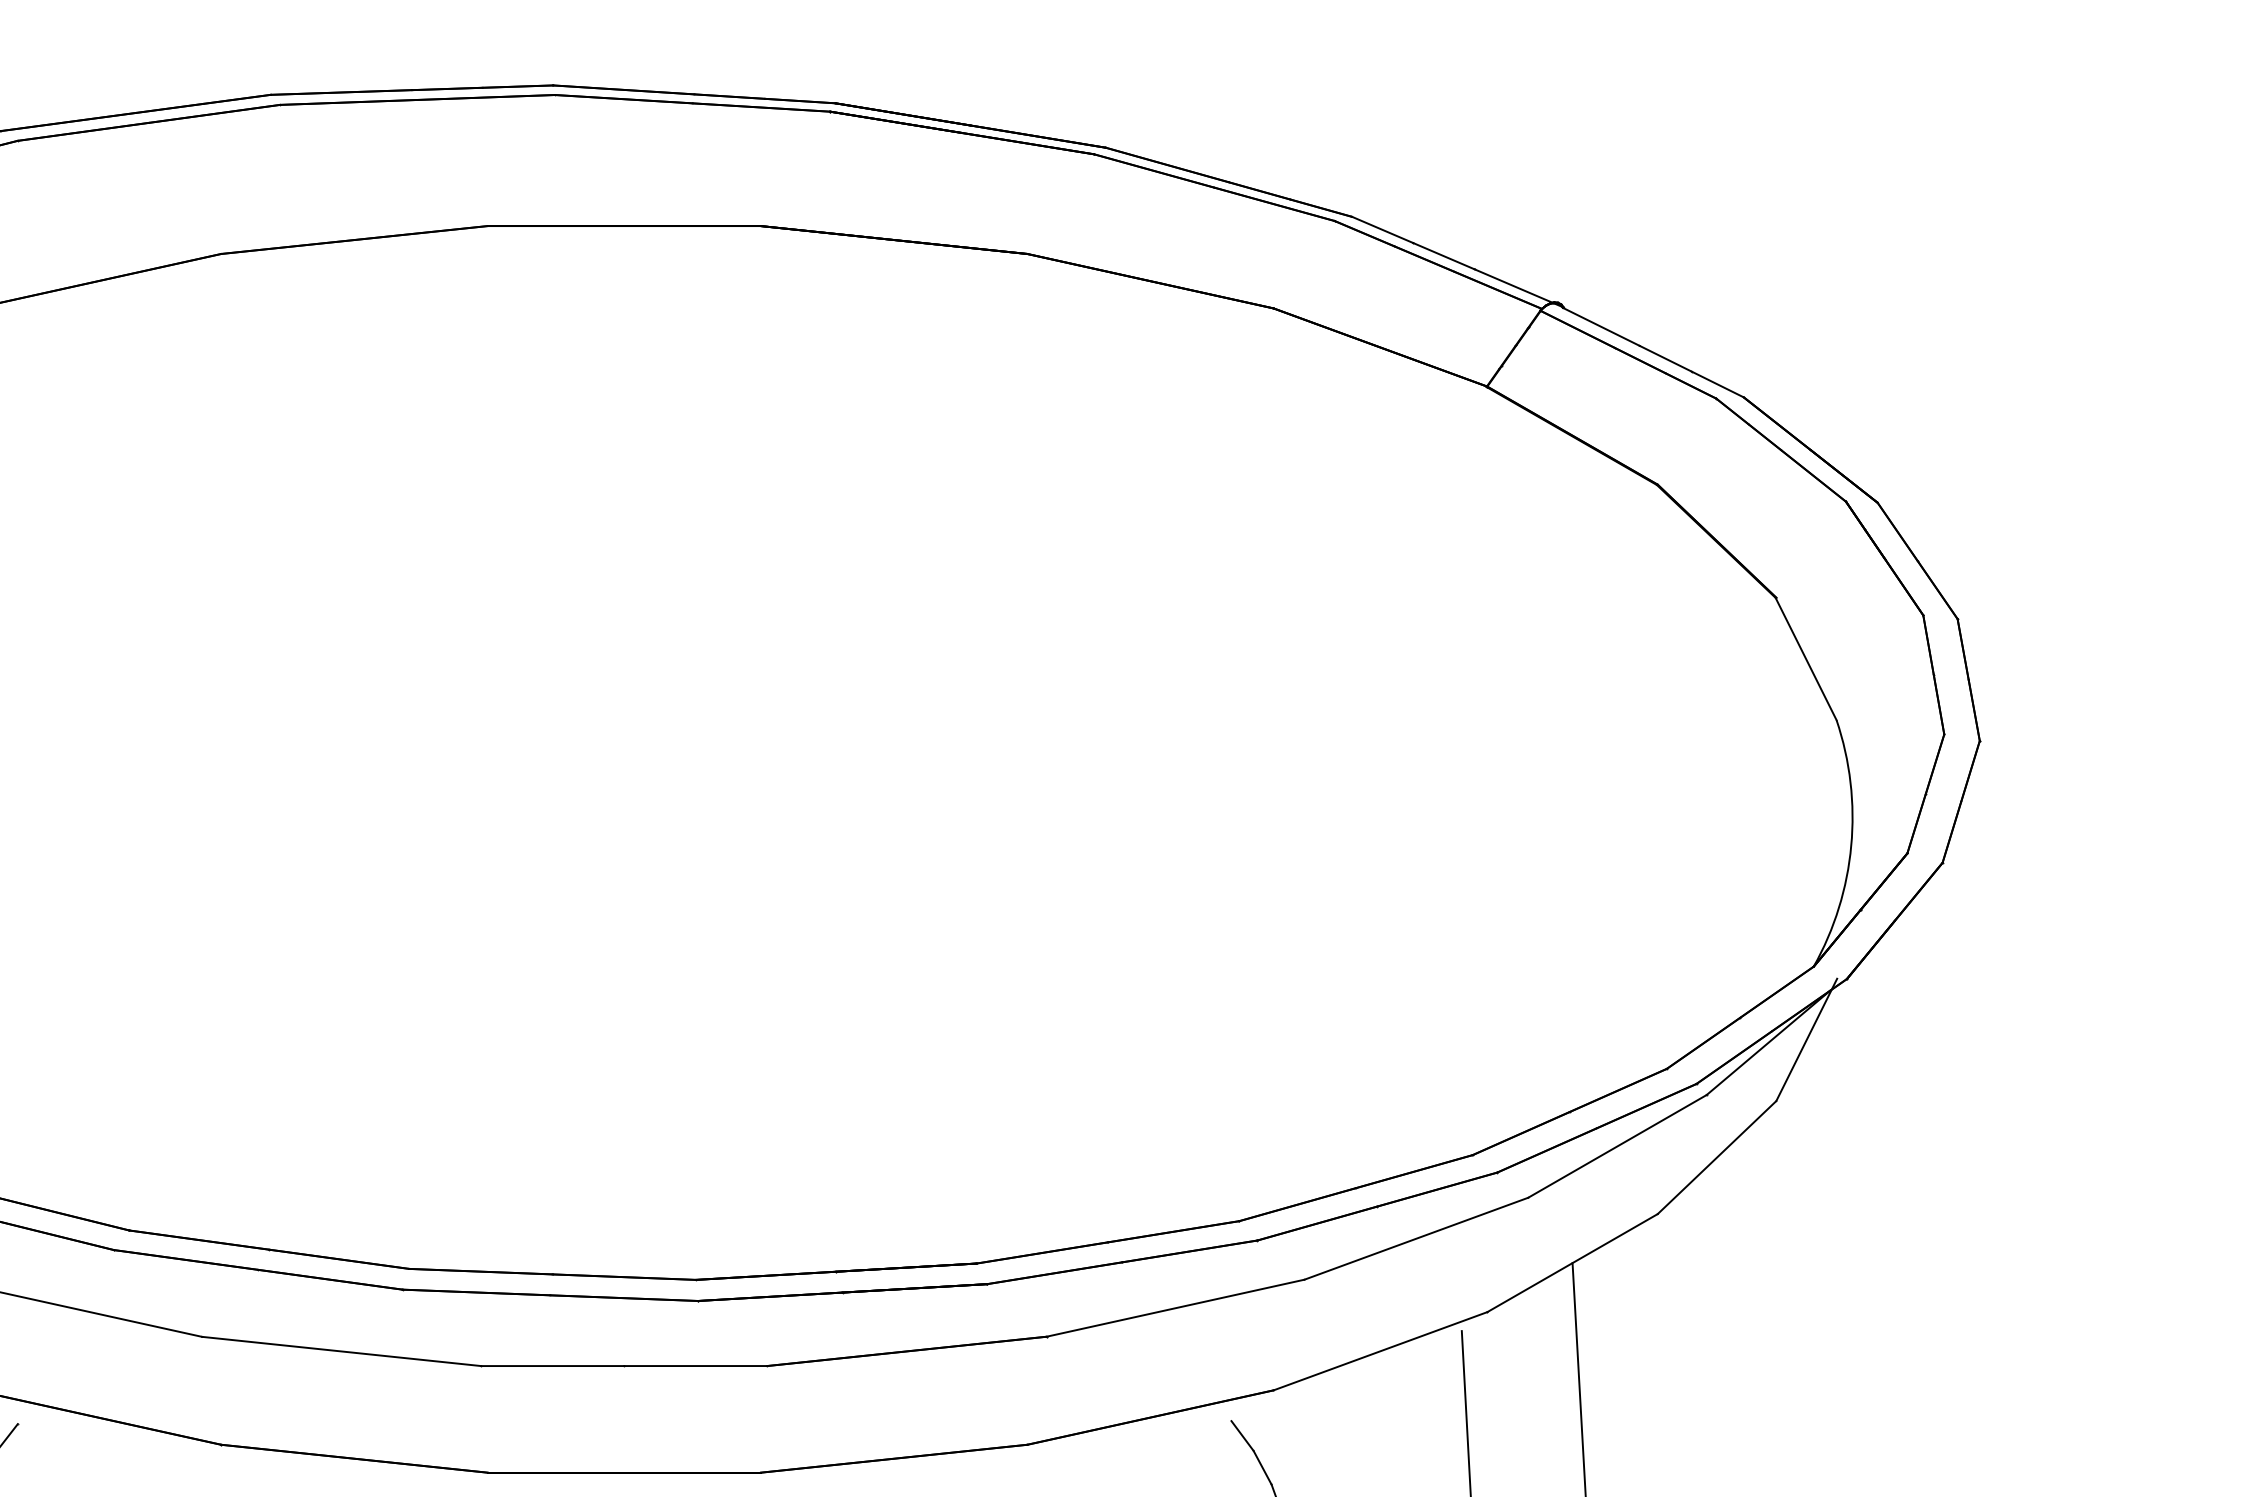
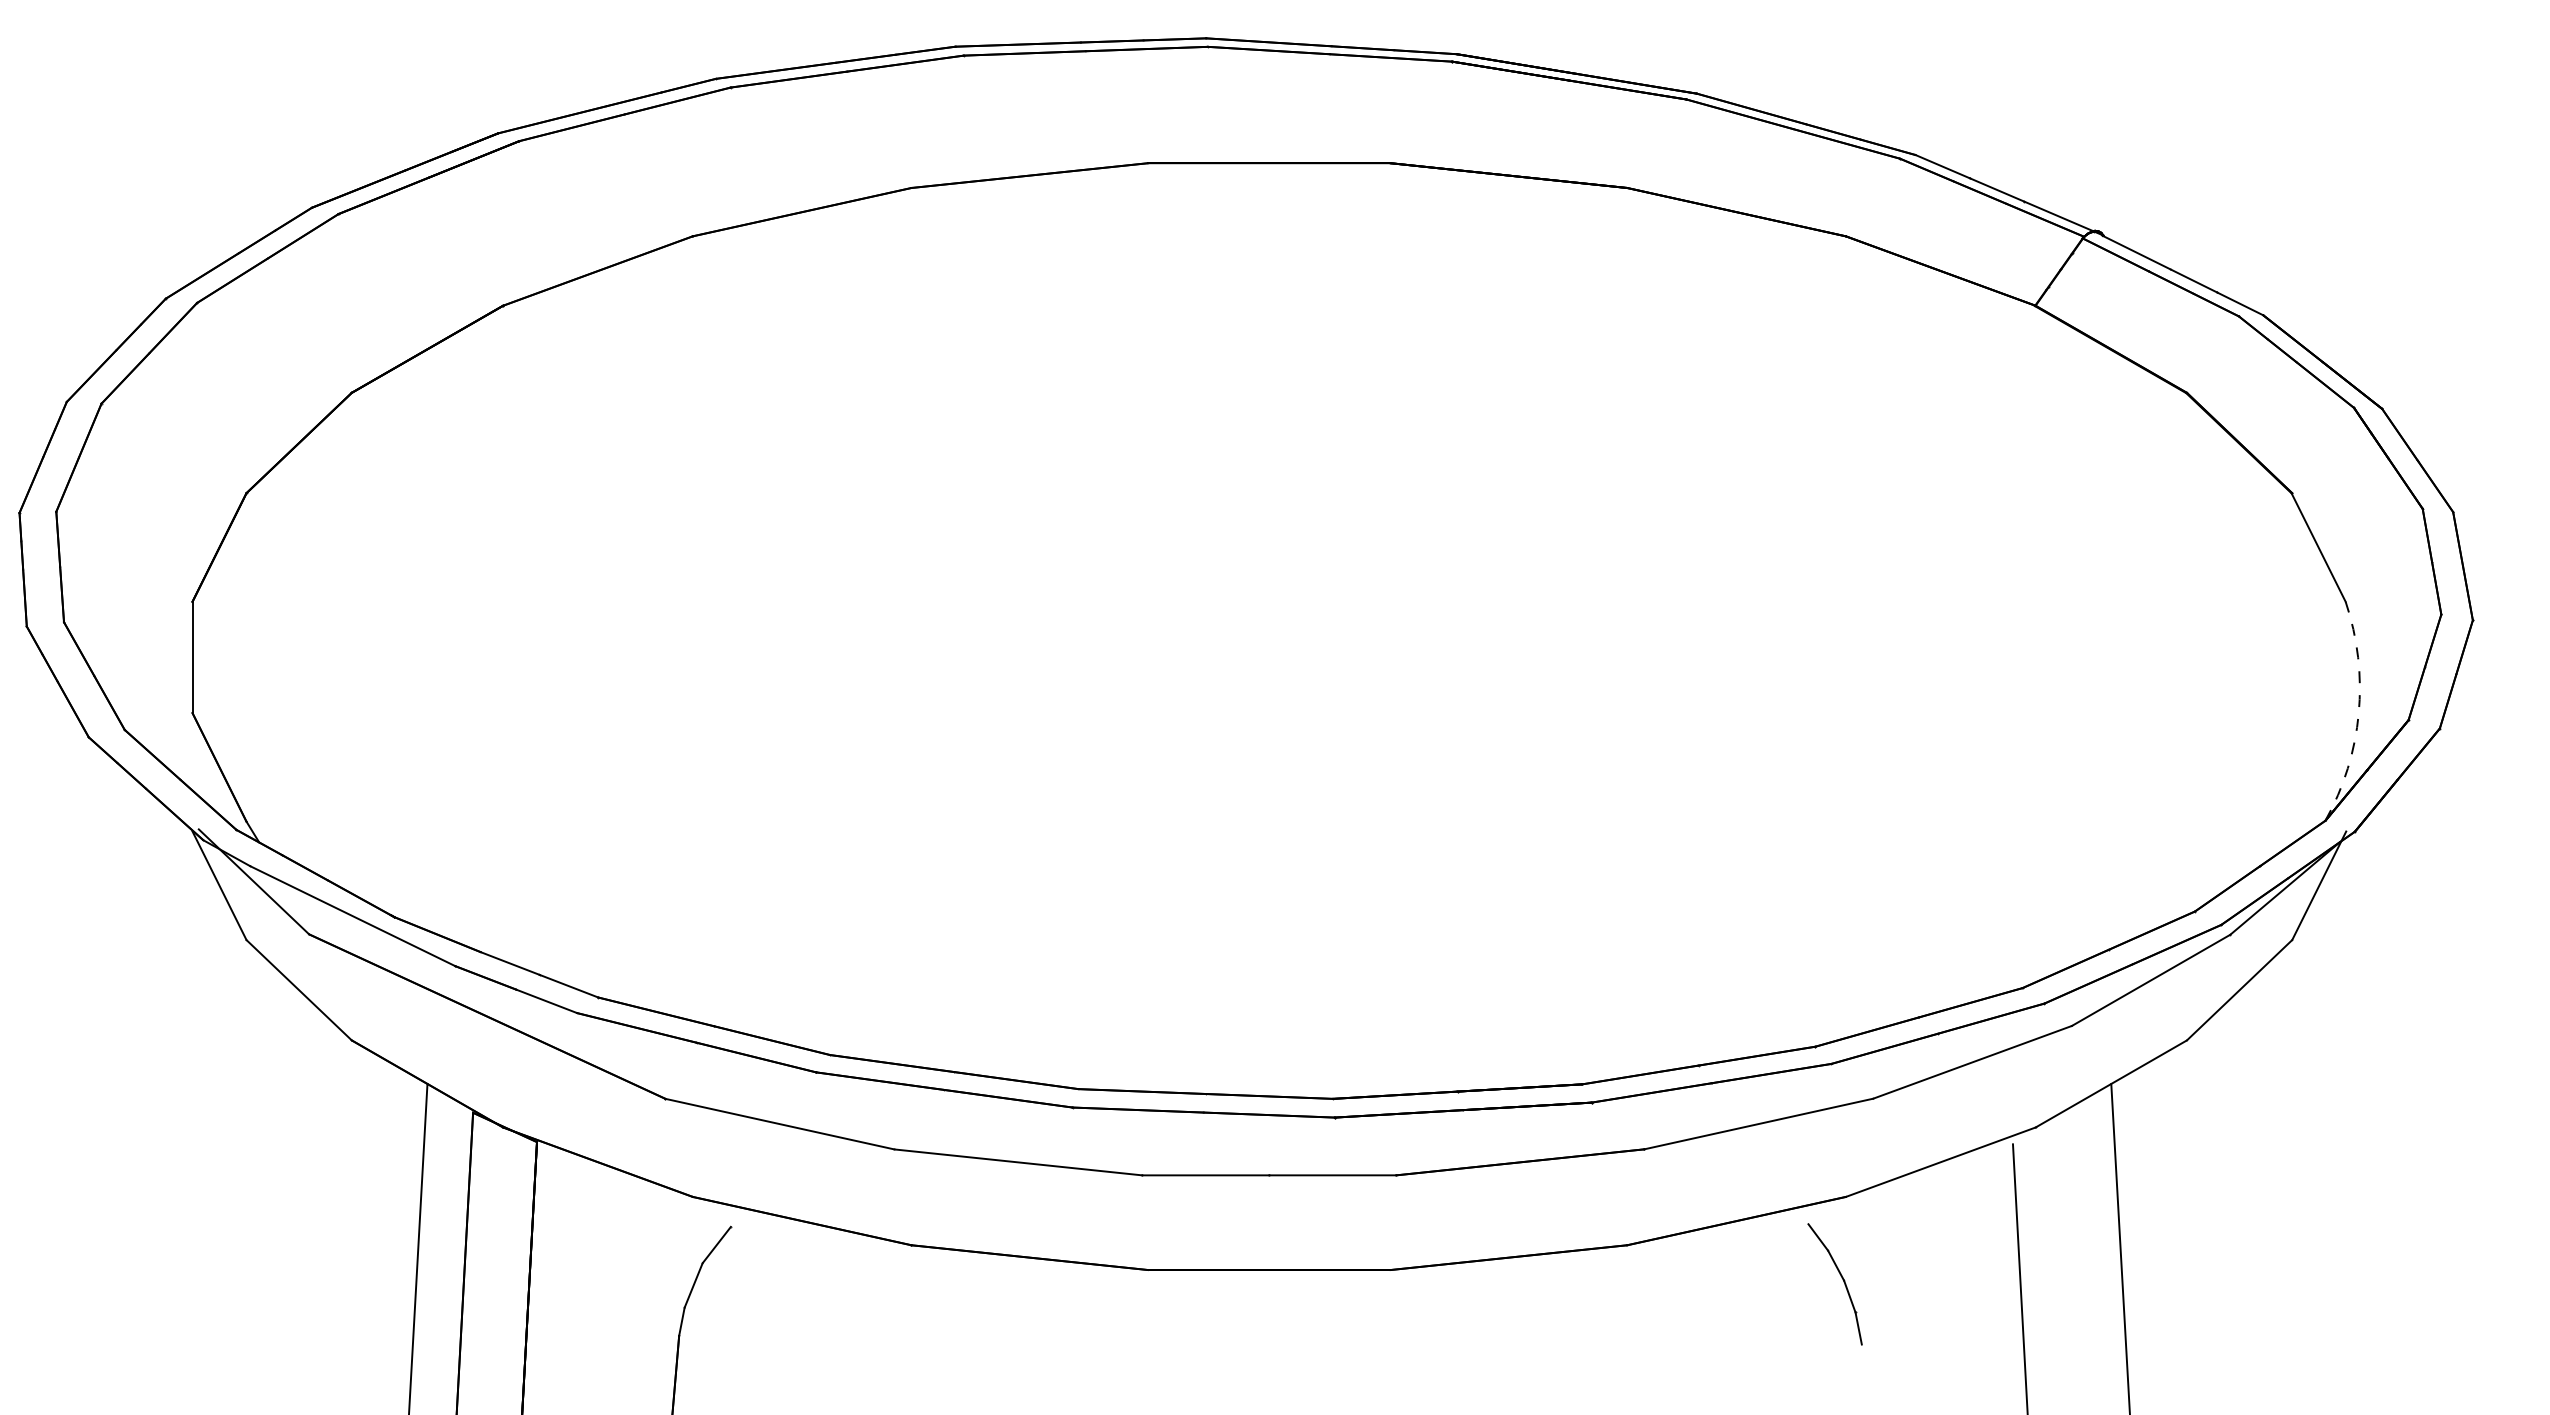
arc: (1850, 845) -> (2358, 713), solid -> dashed

